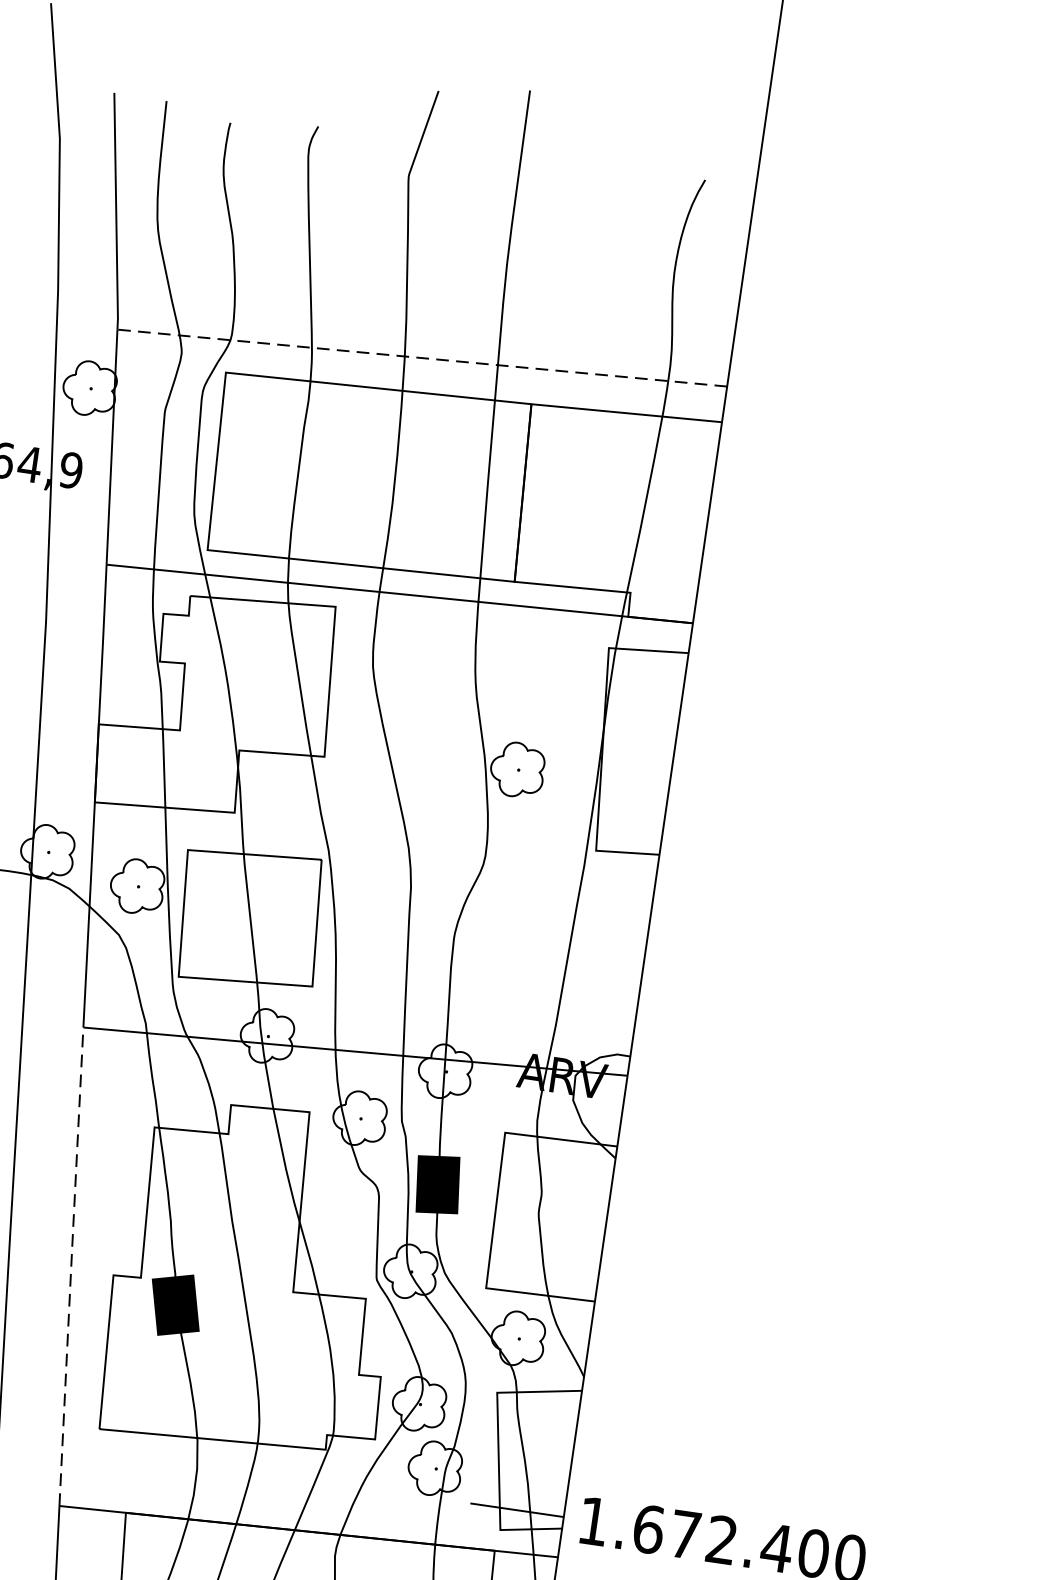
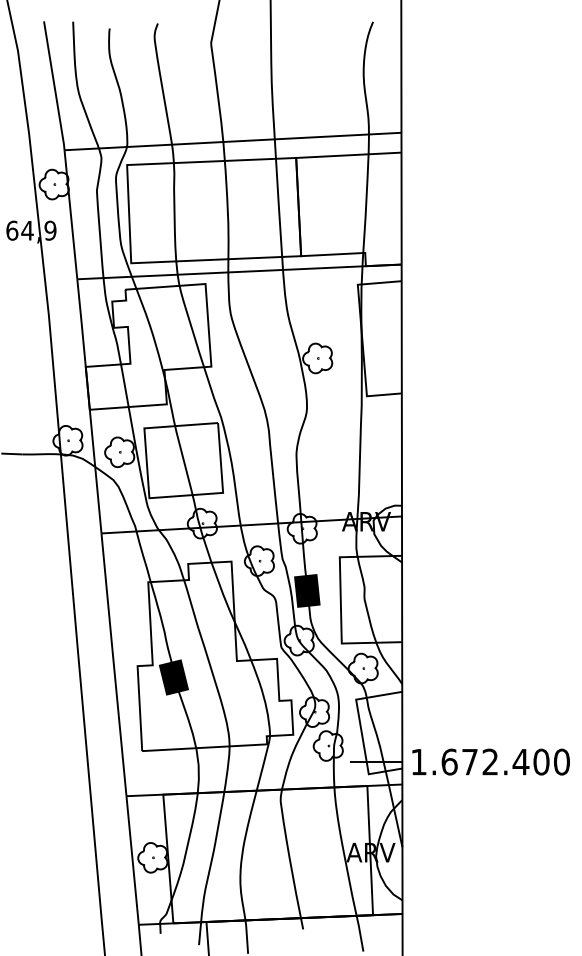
line: (423, 358) -> (233, 141), dashed -> solid
line: (70, 1266) -> (113, 664), dashed -> solid

